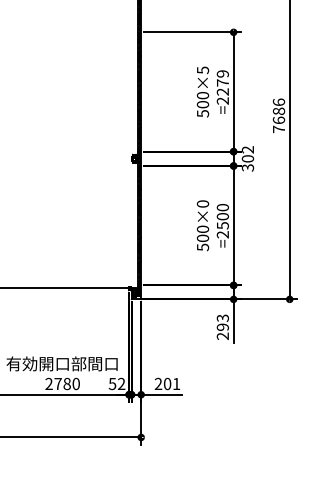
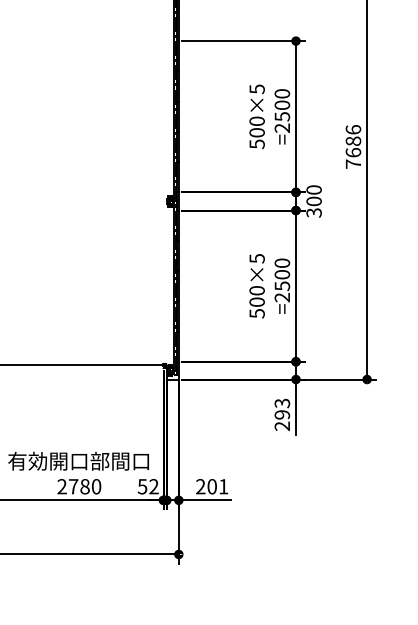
text: (222, 82) -> (281, 104), =2279 -> =2500
text: (248, 149) -> (314, 189), 302 -> 300
text: (202, 203) -> (256, 258), 500×0 -> 500×5

